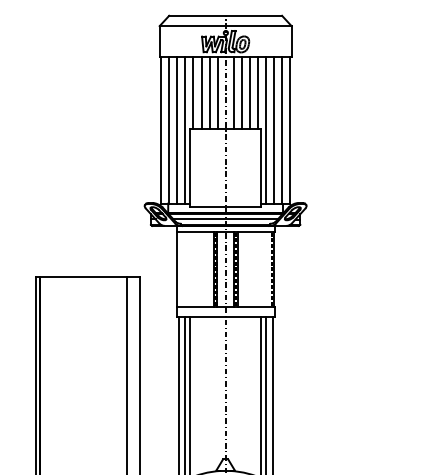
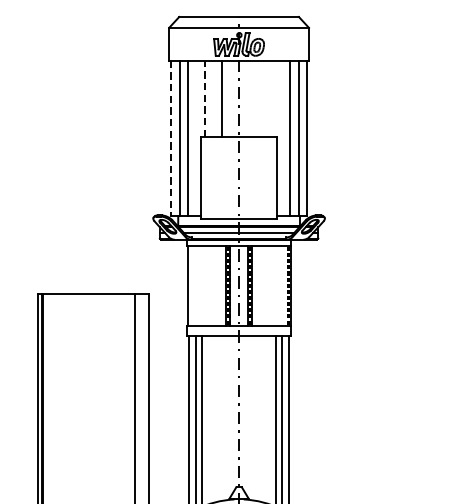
line: (193, 92) -> (205, 98), solid -> dashed
line: (201, 93) -> (213, 99), removed
line: (217, 93) -> (230, 99), removed
line: (233, 93) -> (247, 99), removed
line: (241, 93) -> (255, 99), removed
line: (249, 93) -> (264, 99), removed
line: (257, 93) -> (272, 99), removed
line: (161, 130) -> (171, 138), solid -> dashed
line: (185, 130) -> (196, 138), removed
line: (265, 130) -> (281, 138), removed

